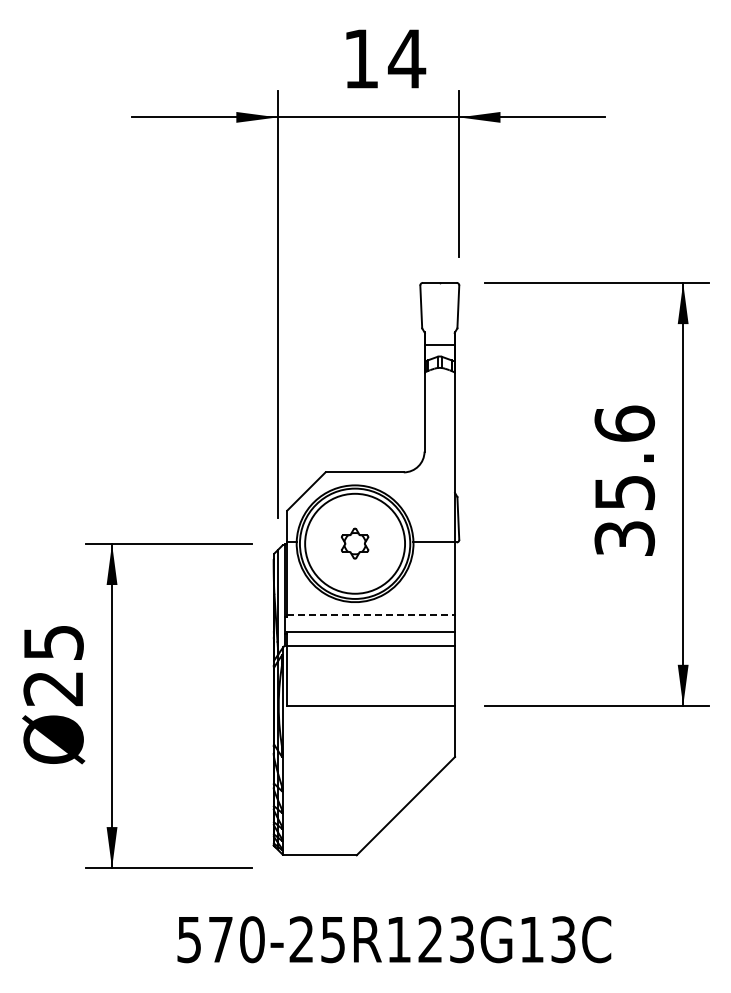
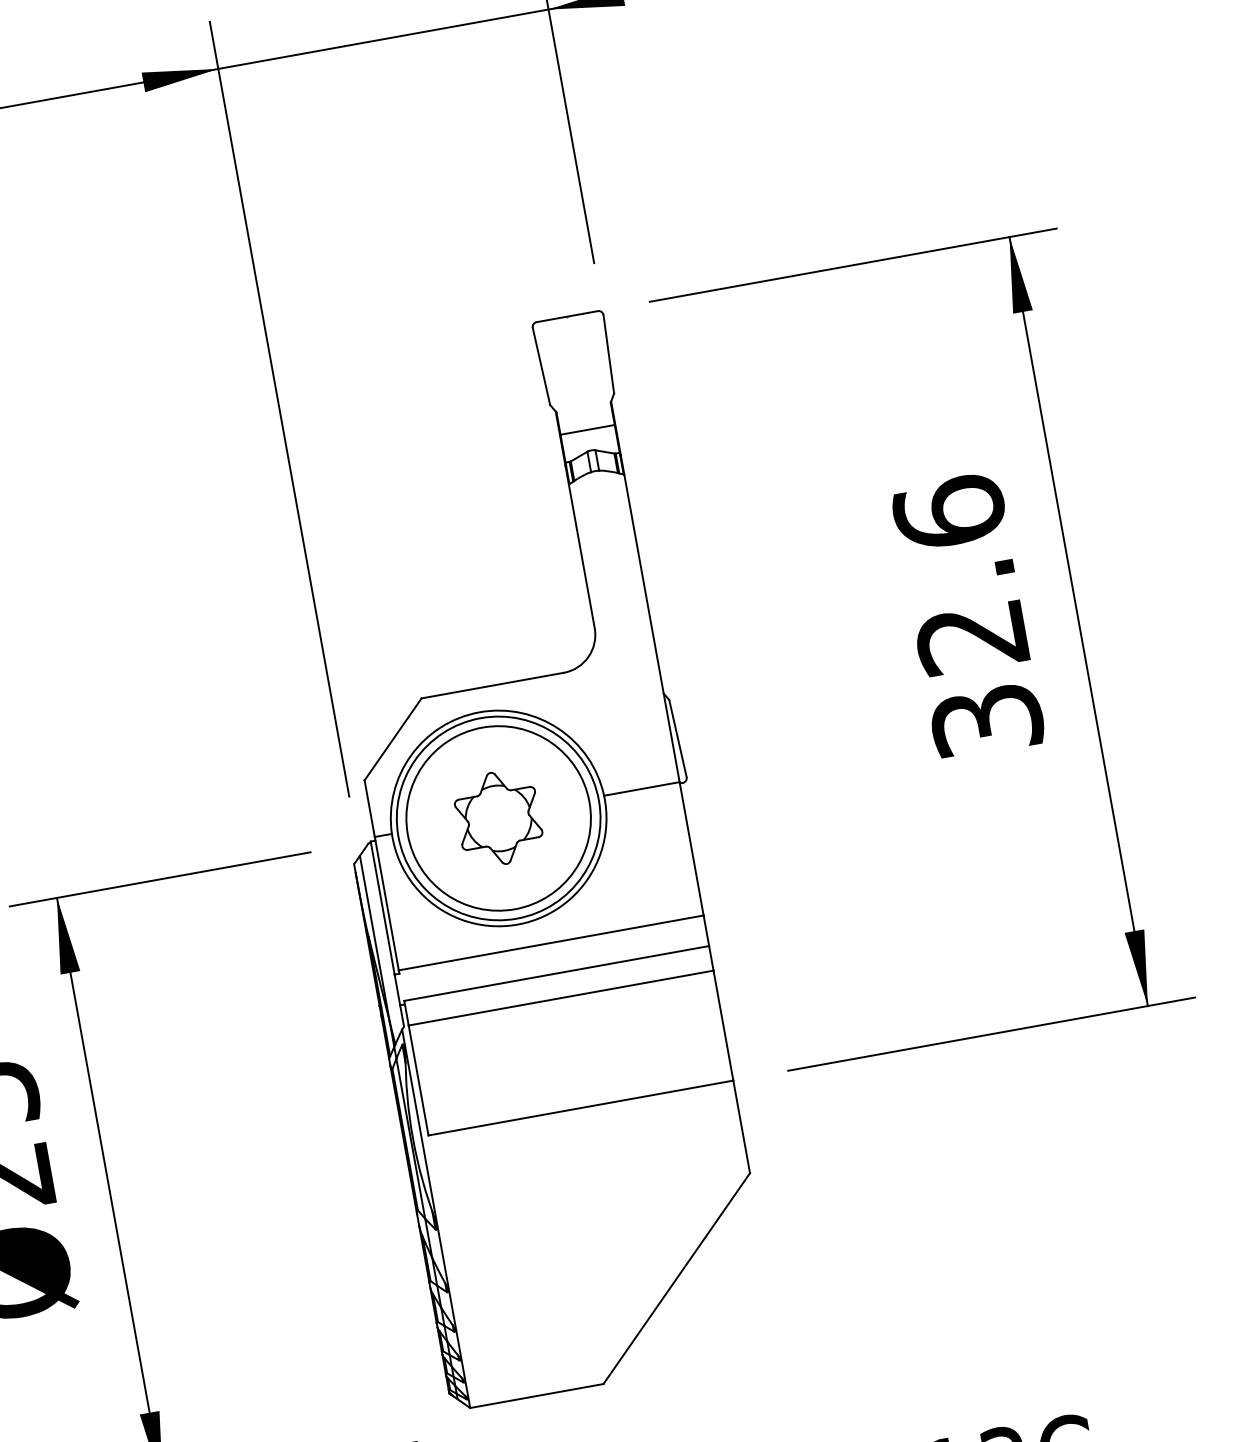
text: (624, 493) -> (971, 638), 35.6 -> 32.6
part: (354, 543) -> (497, 818), size x1.67
line: (371, 615) -> (551, 943), dashed -> solid

